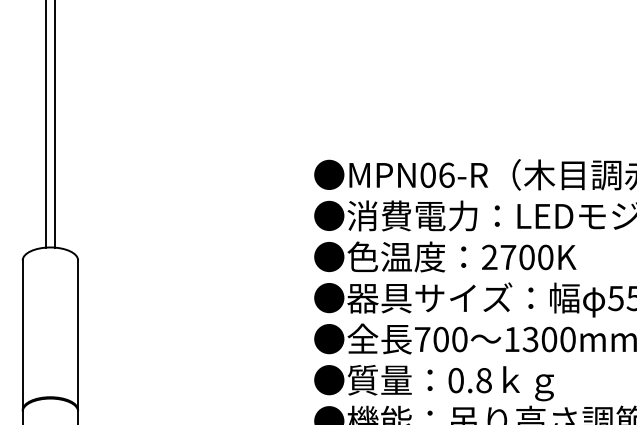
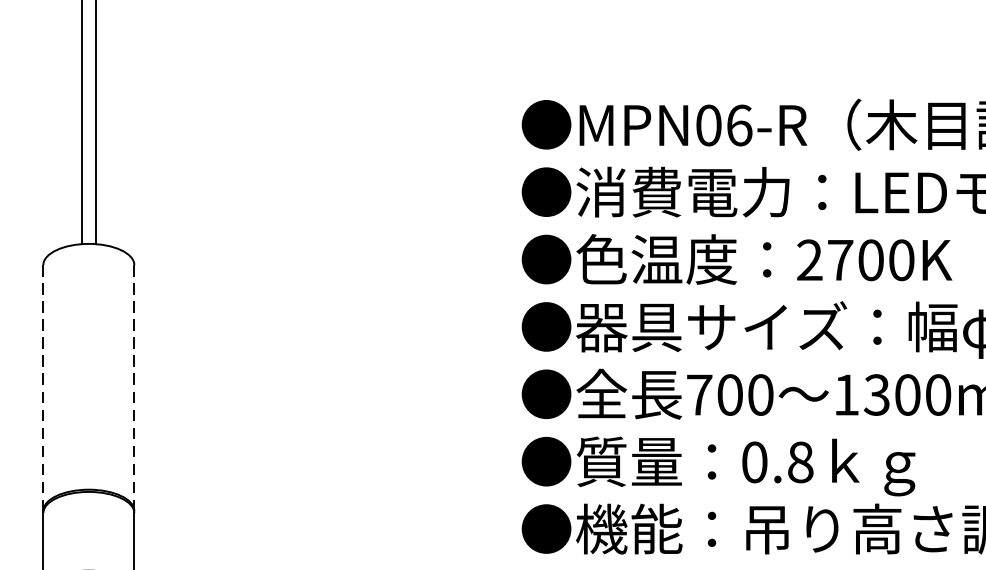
line: (22, 335) -> (43, 388), solid -> dashed
line: (78, 335) -> (134, 388), solid -> dashed

